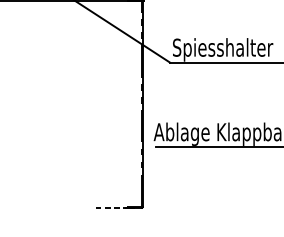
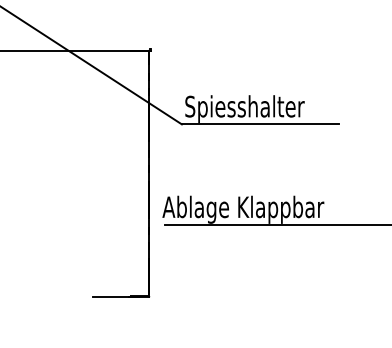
line: (112, 208) -> (113, 297), dashed -> solid

